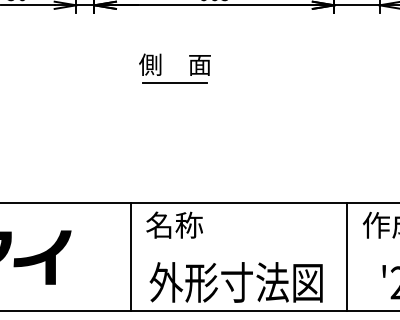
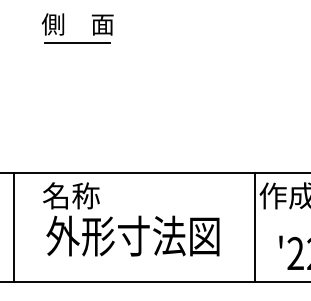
part: (161, 68) -> (64, 28), moved
line: (130, 256) -> (14, 227), moved
line: (347, 256) -> (255, 227), moved
text: (235, 282) -> (132, 236), moved

